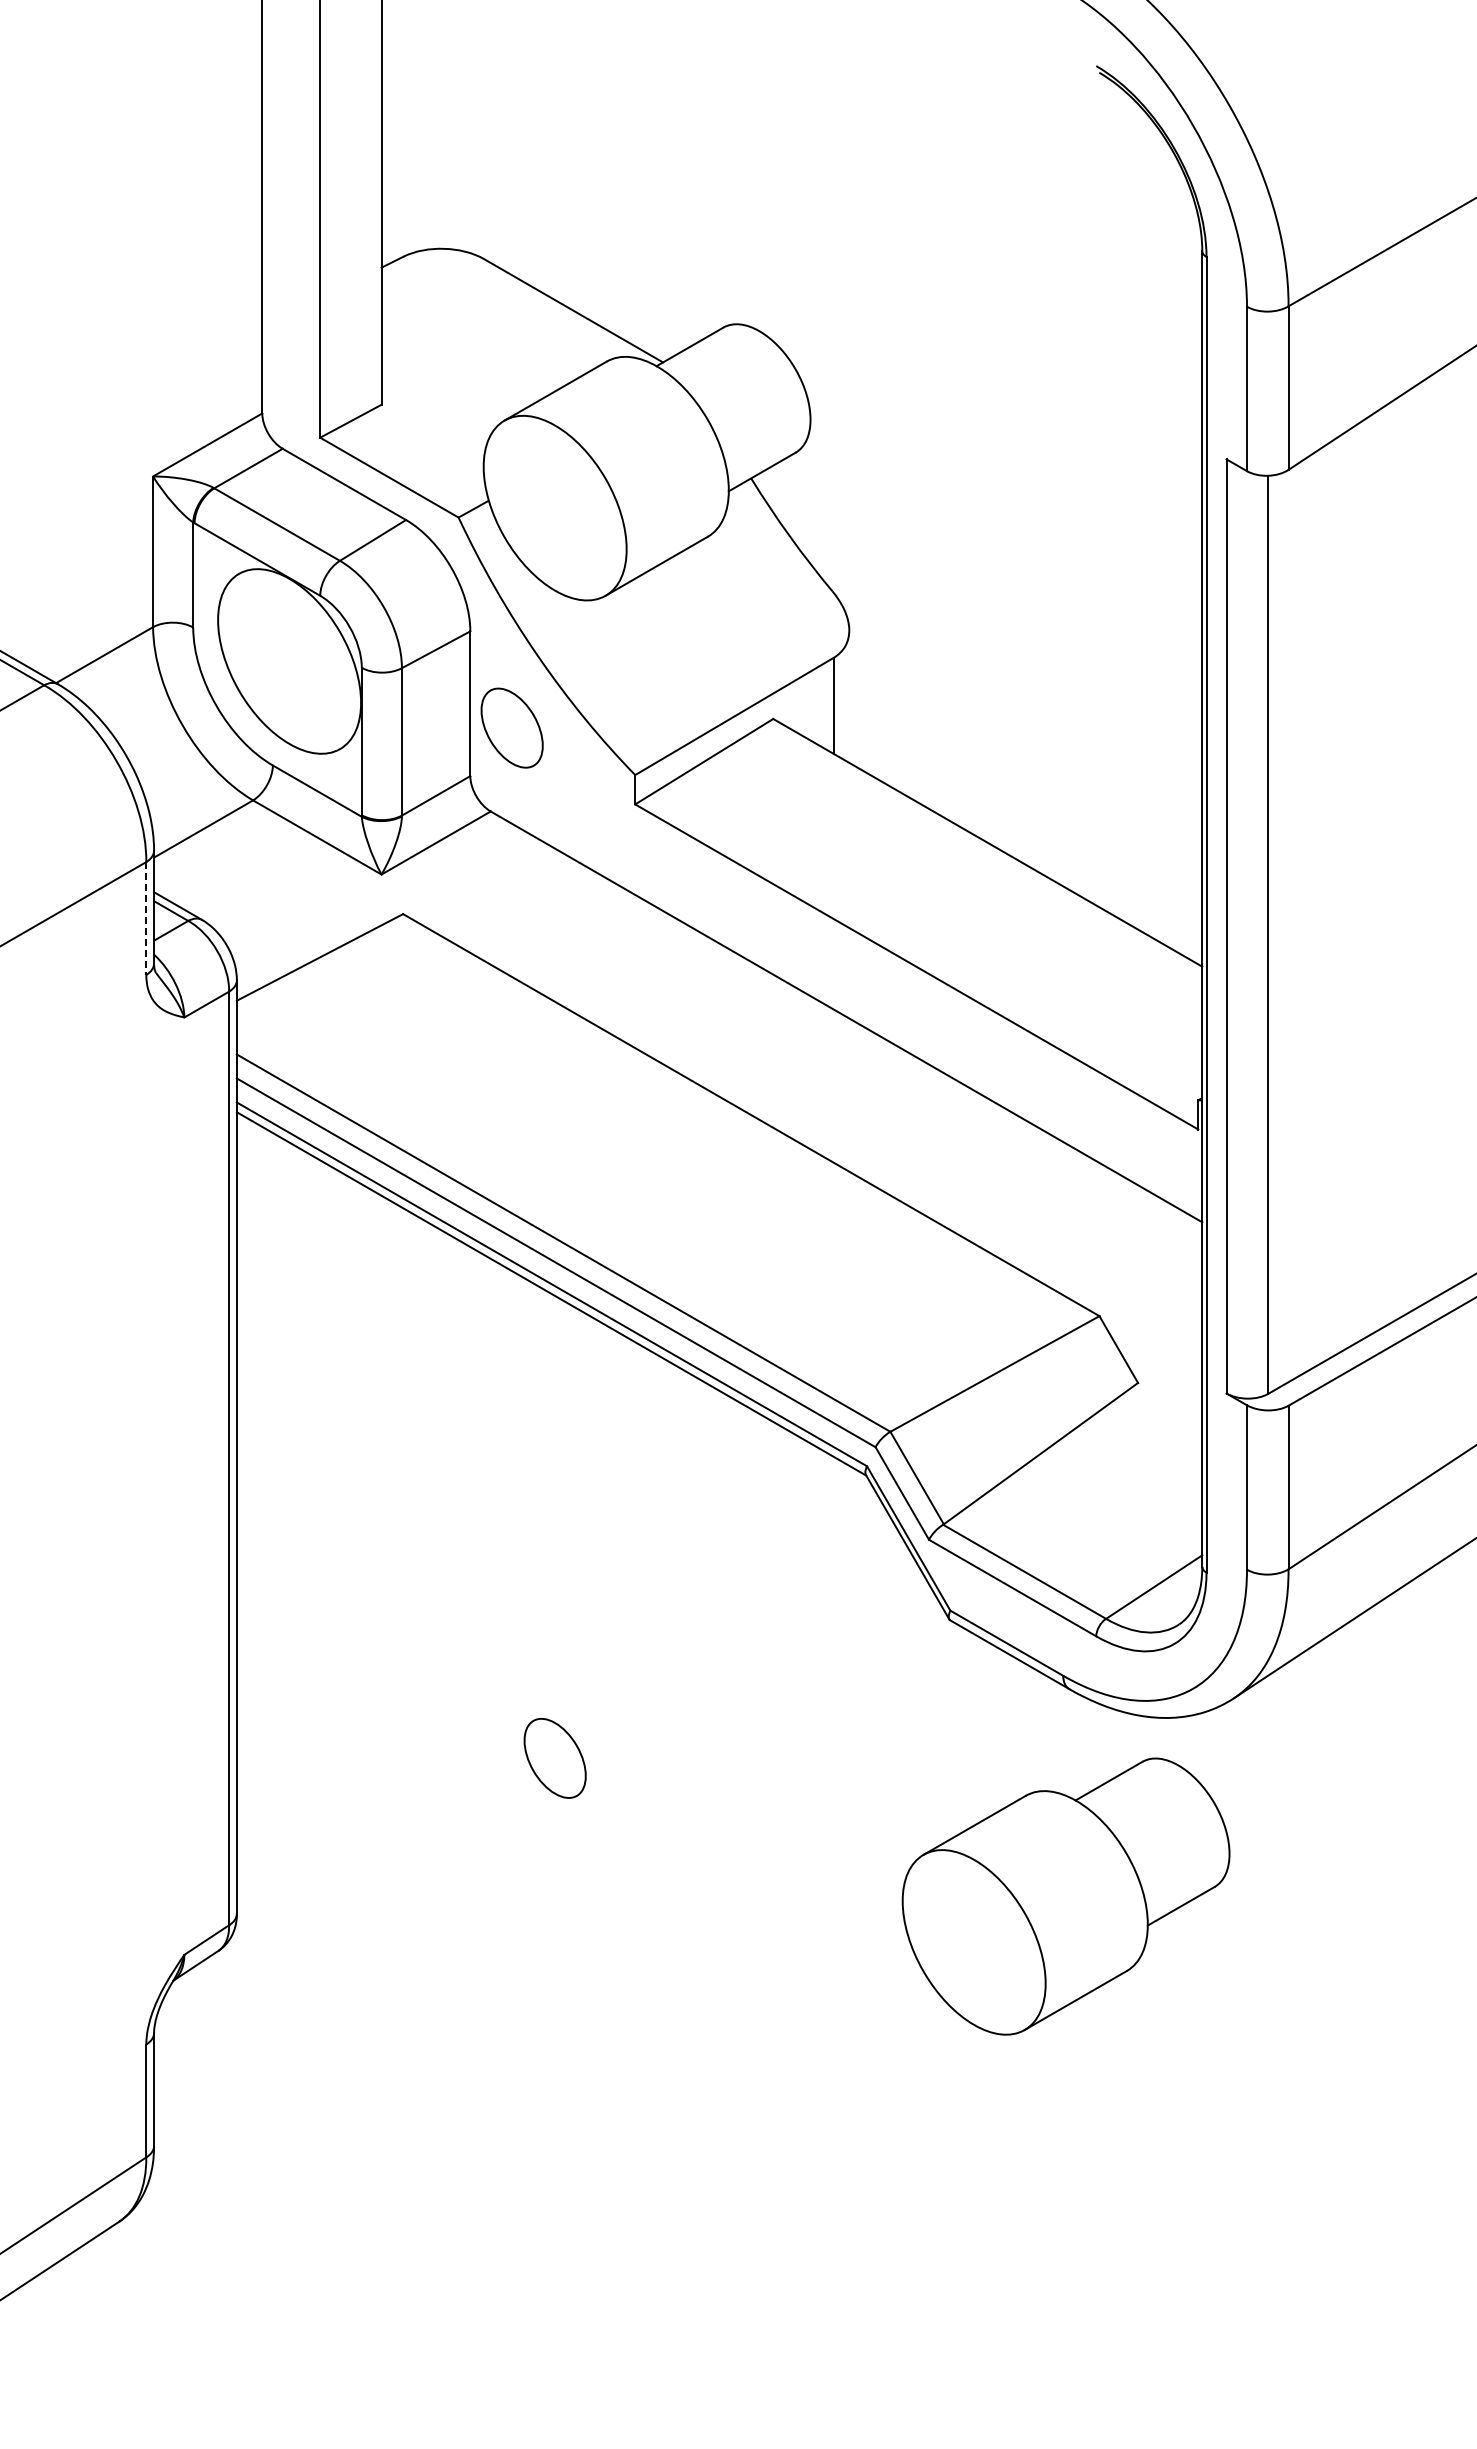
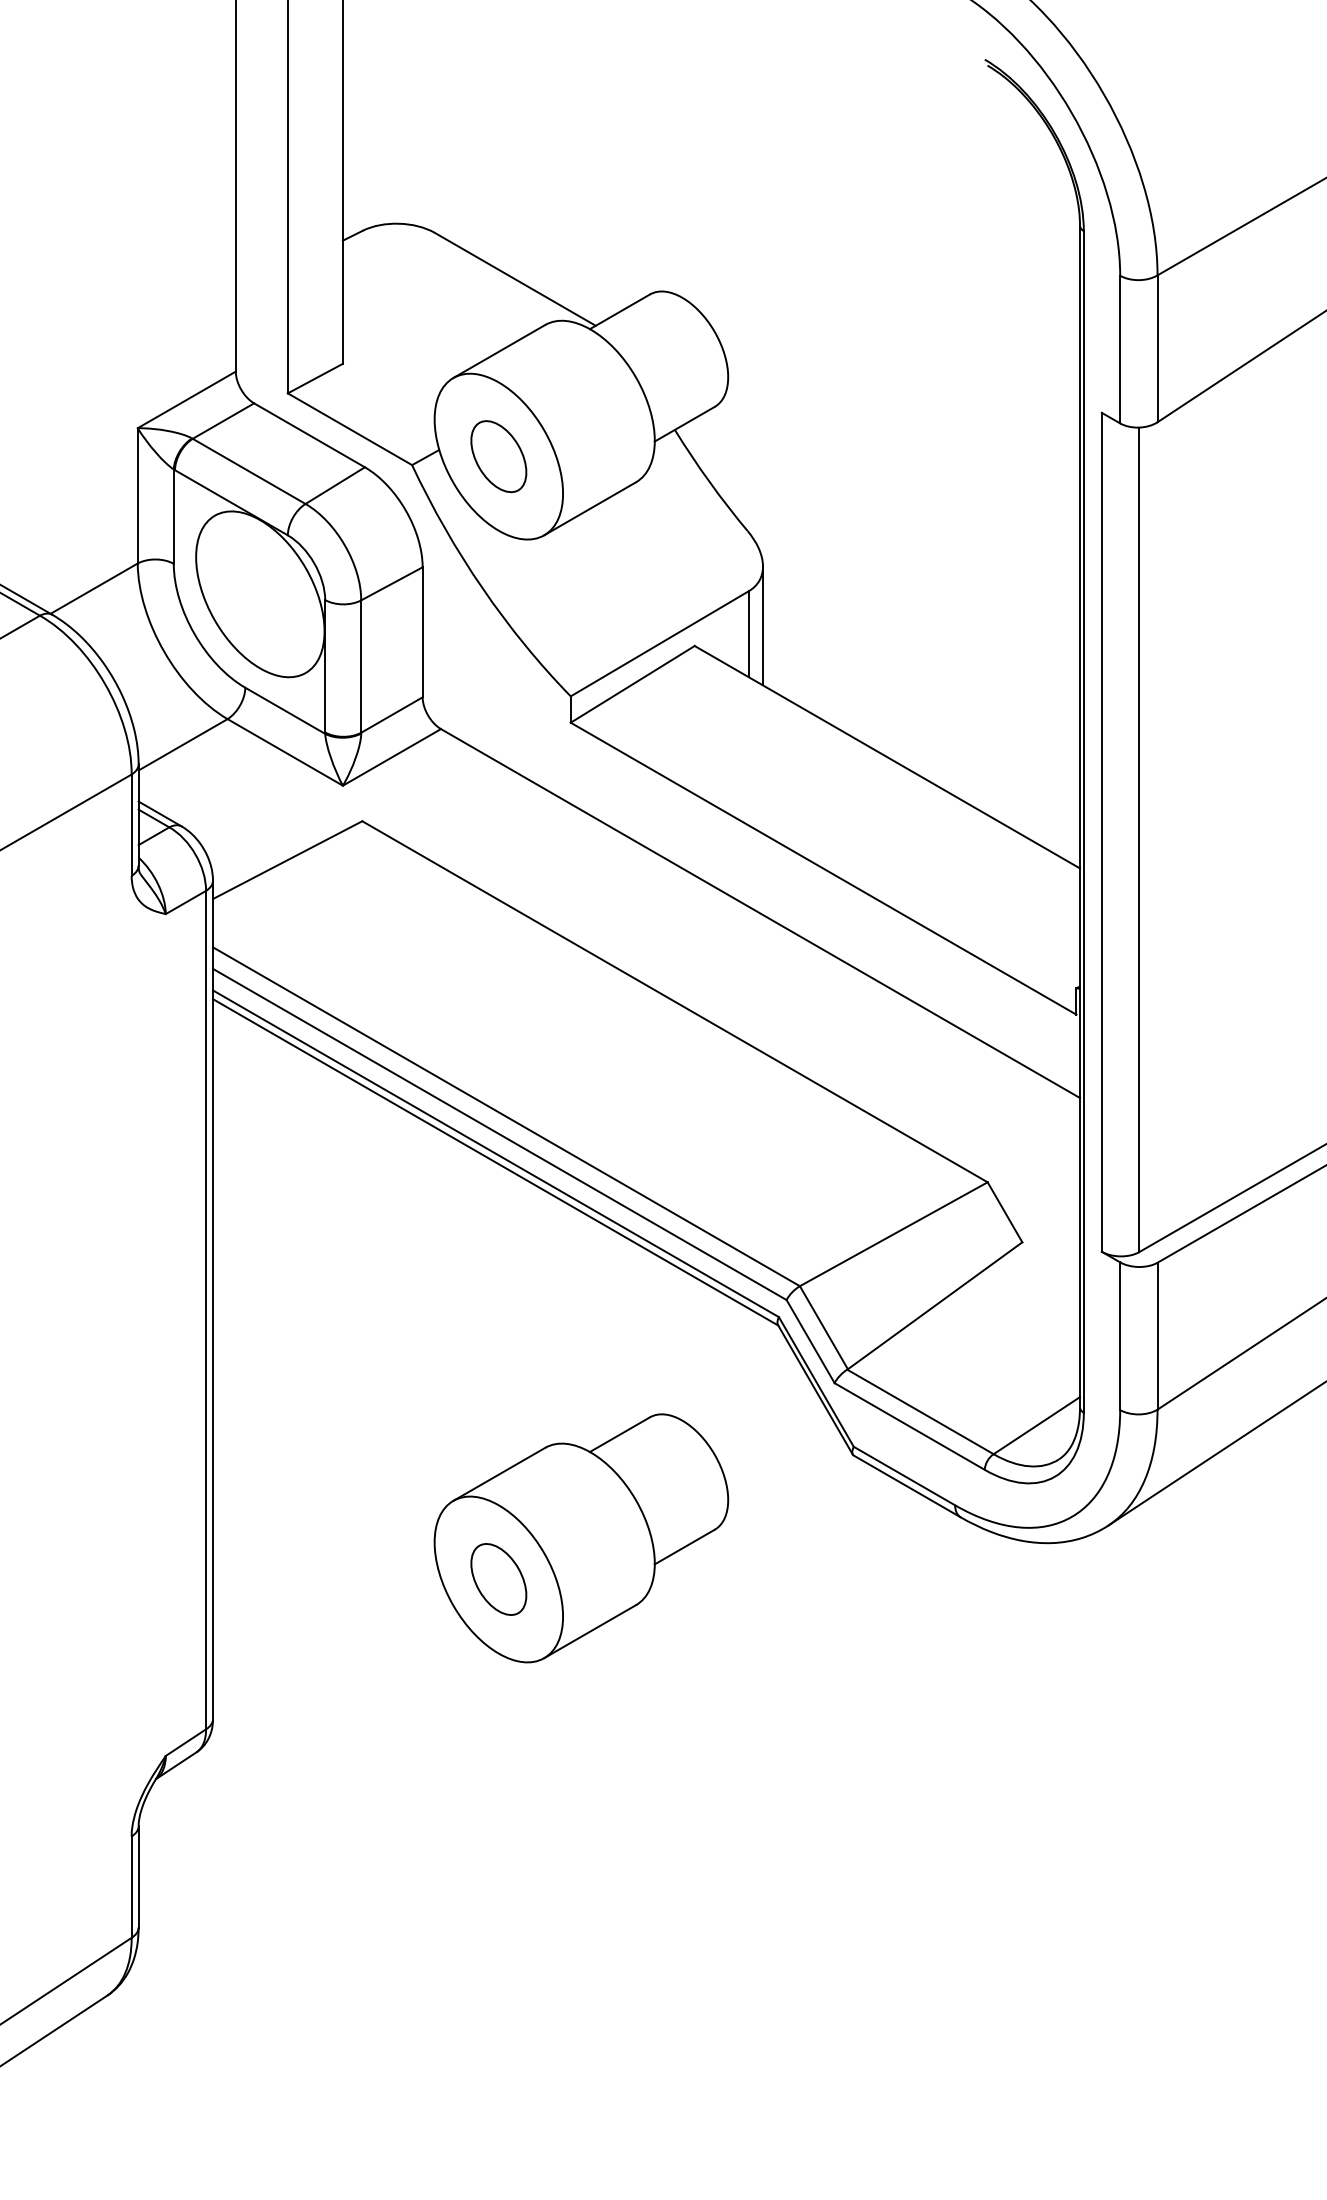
line: (849, 696) -> (763, 625), added
part: (511, 727) -> (498, 456), moved
line: (146, 919) -> (131, 826), dashed -> solid
part: (1065, 1896) -> (580, 1538), moved

